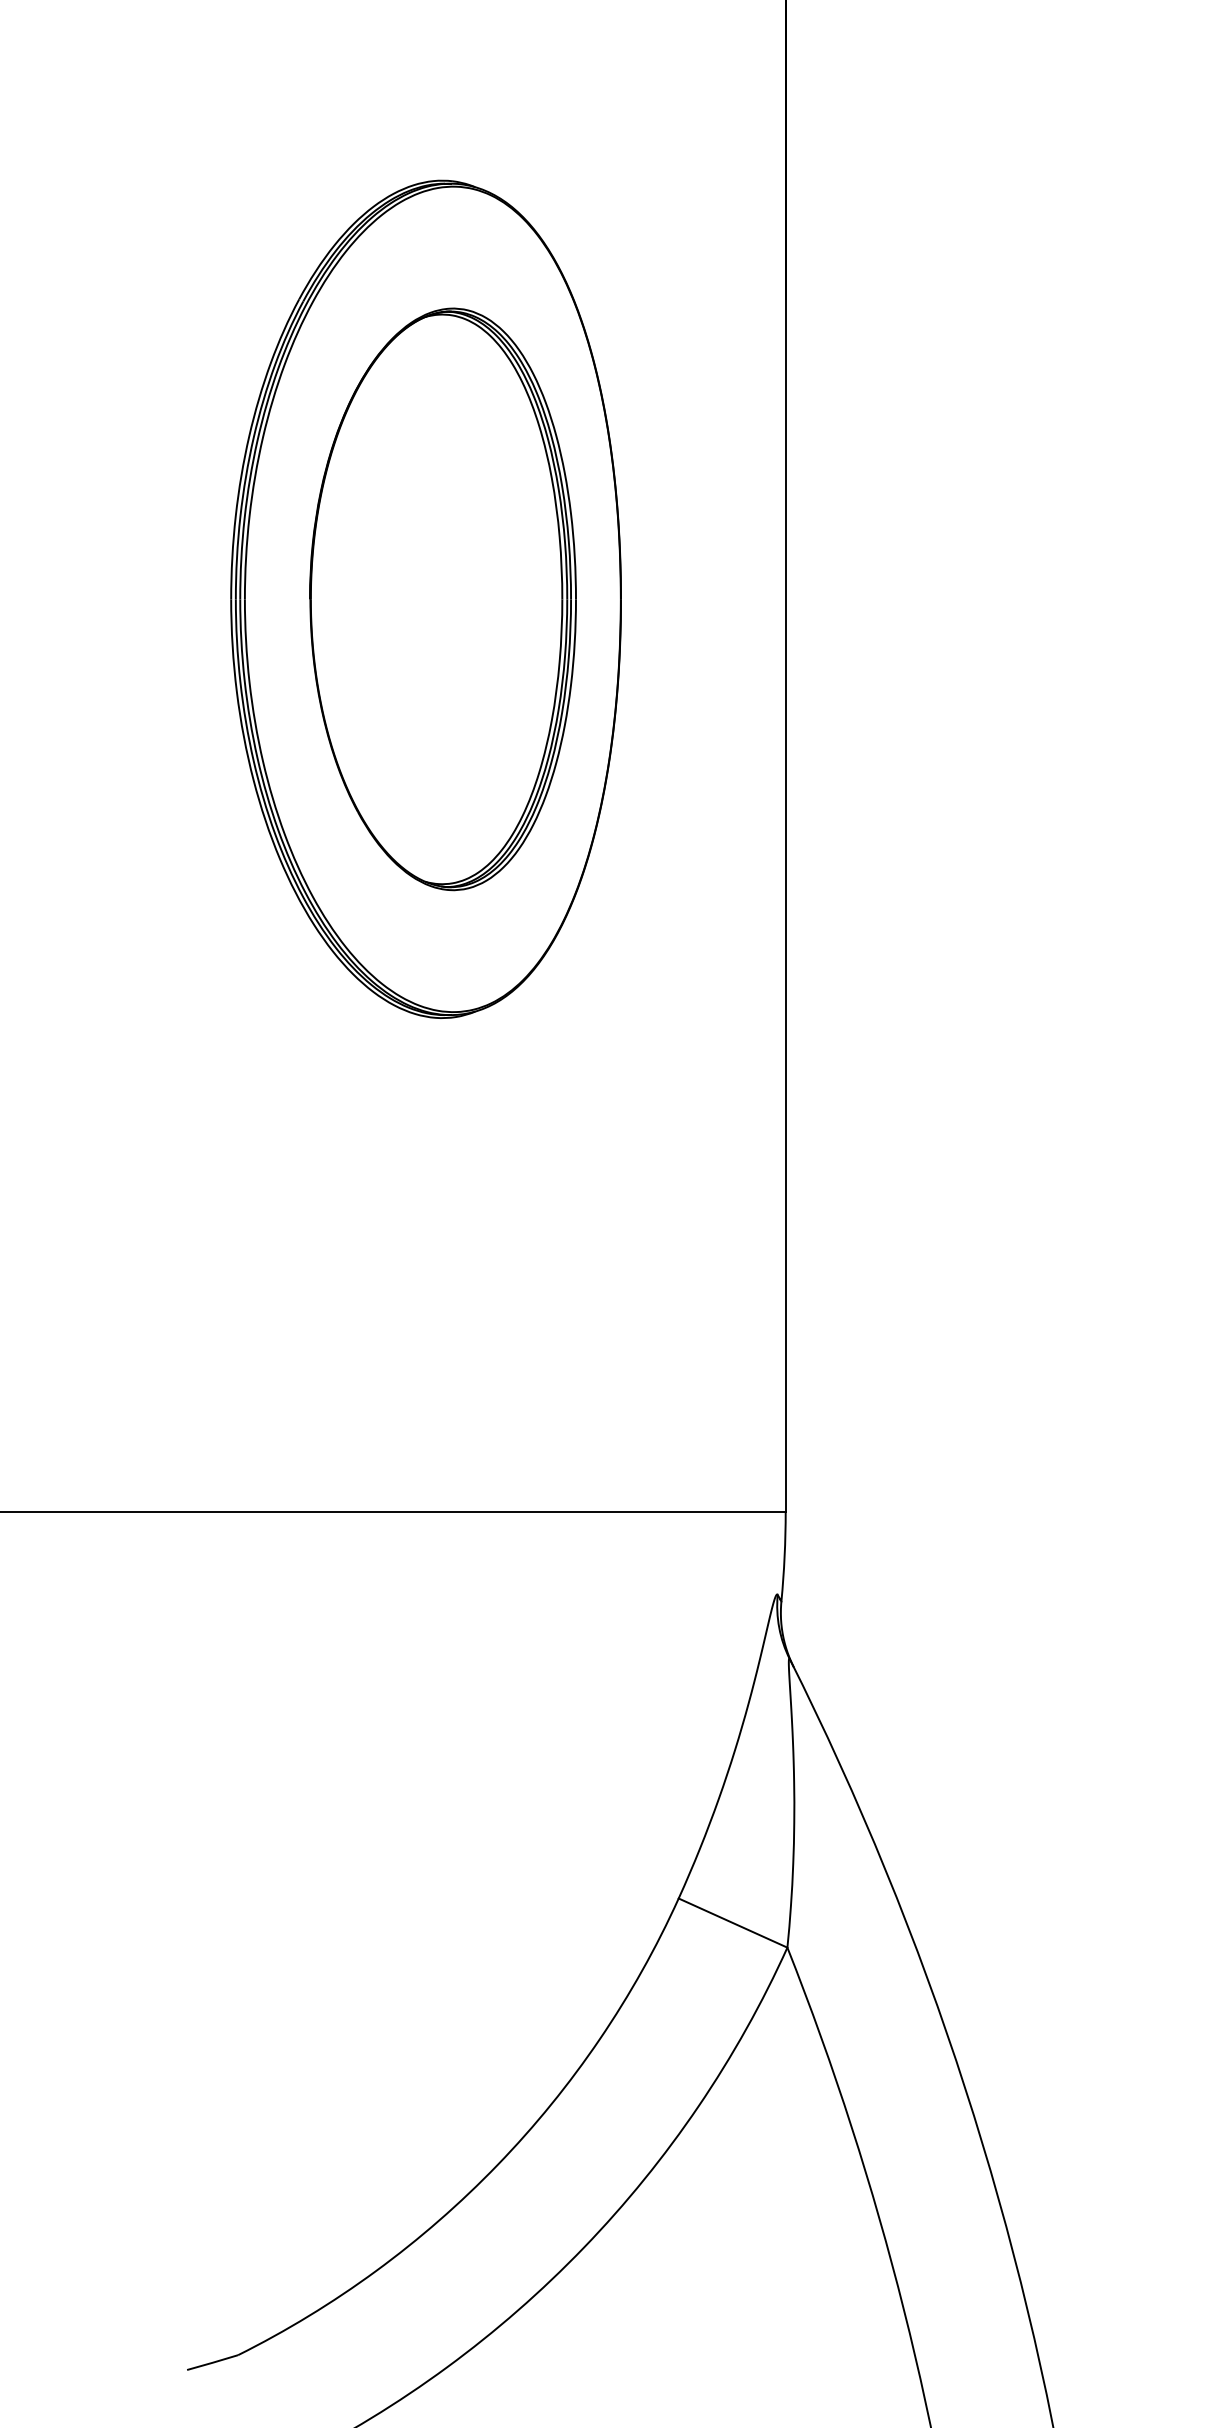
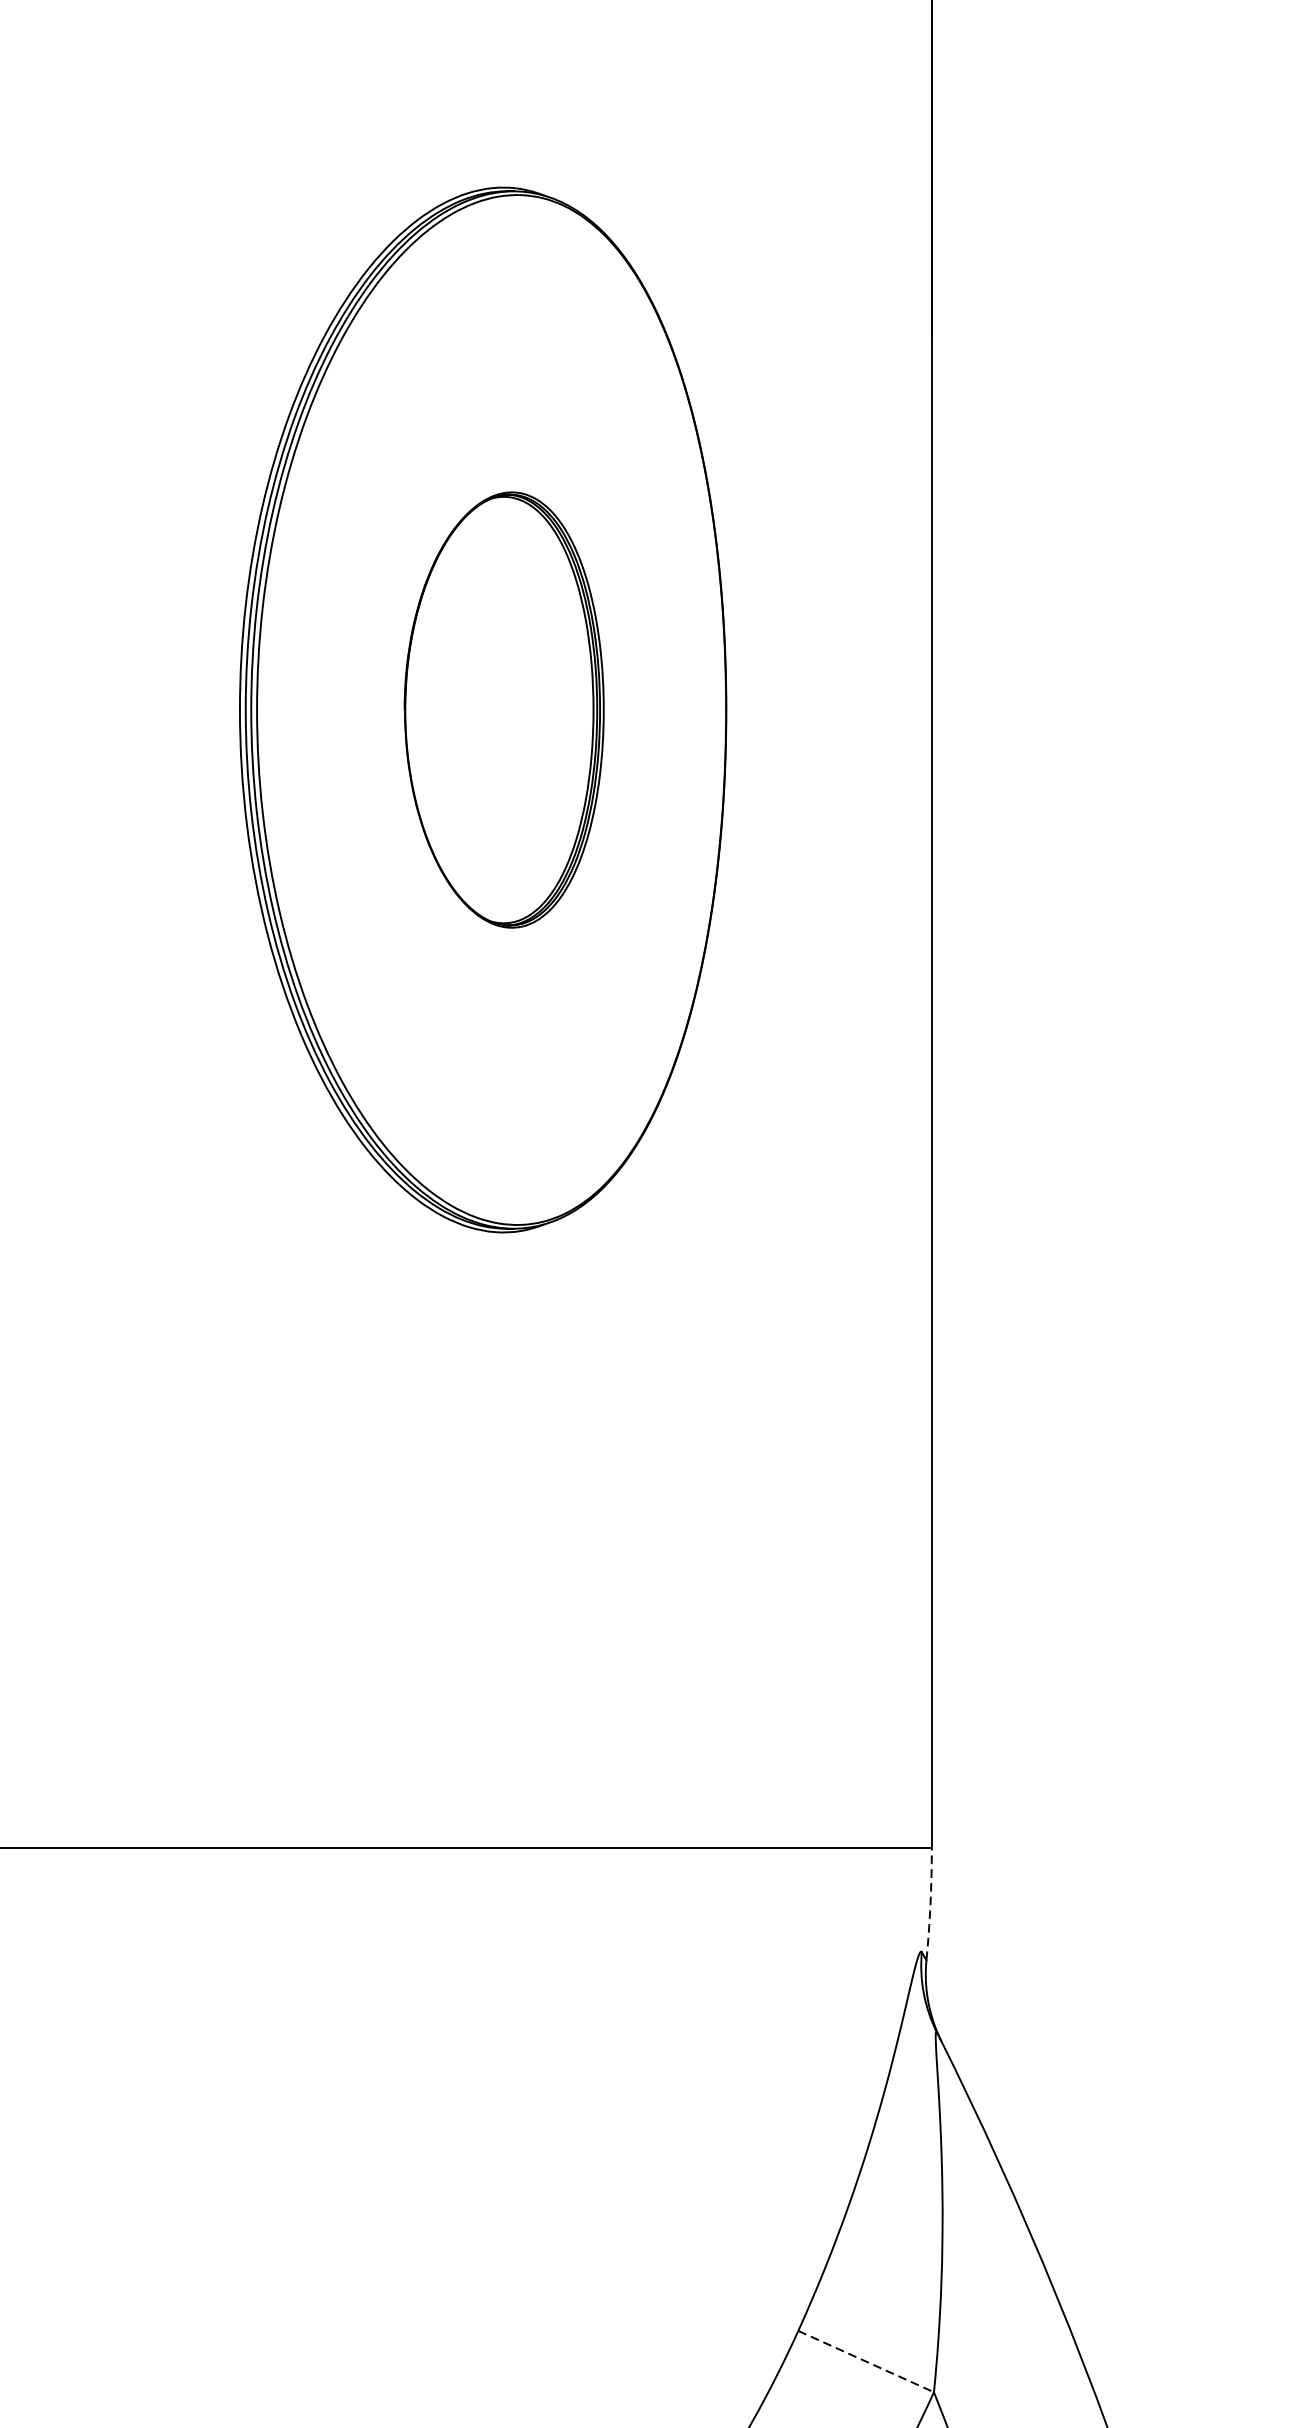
part: (442, 599) -> (503, 710), size x0.6
arc: (784, 1556) -> (930, 1904), solid -> dashed
line: (733, 1923) -> (866, 2362), solid -> dashed

